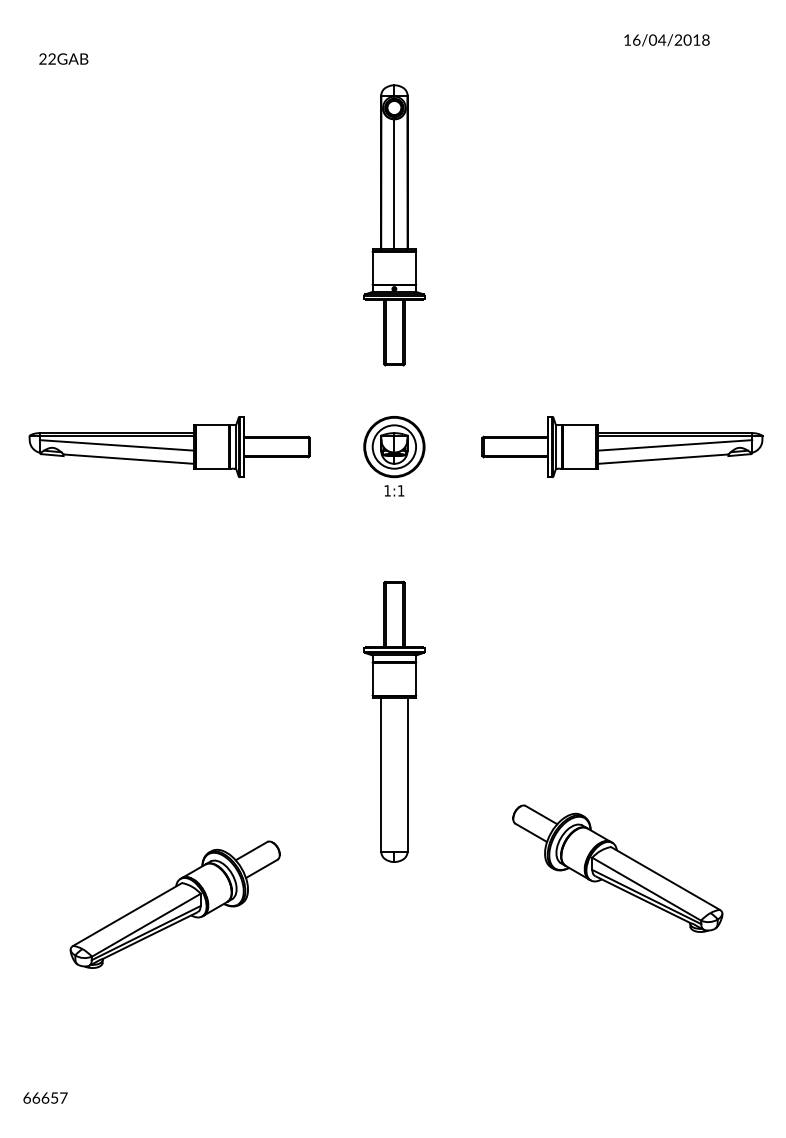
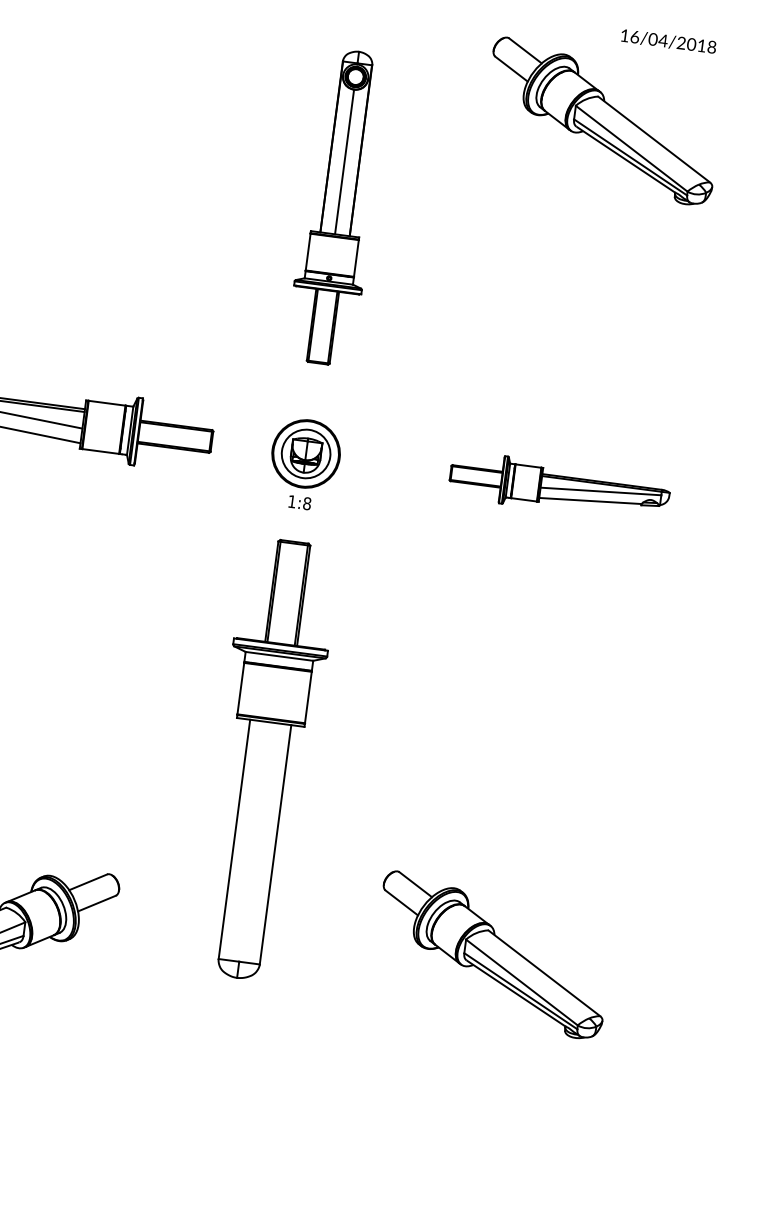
part: (617, 118) -> (602, 121), added
part: (622, 446) -> (559, 486), size x0.7
text: (400, 490) -> (306, 503), 1:1 -> 1:8
part: (394, 721) -> (266, 759), size x1.4

